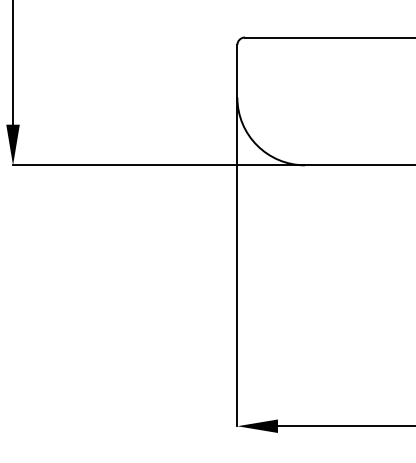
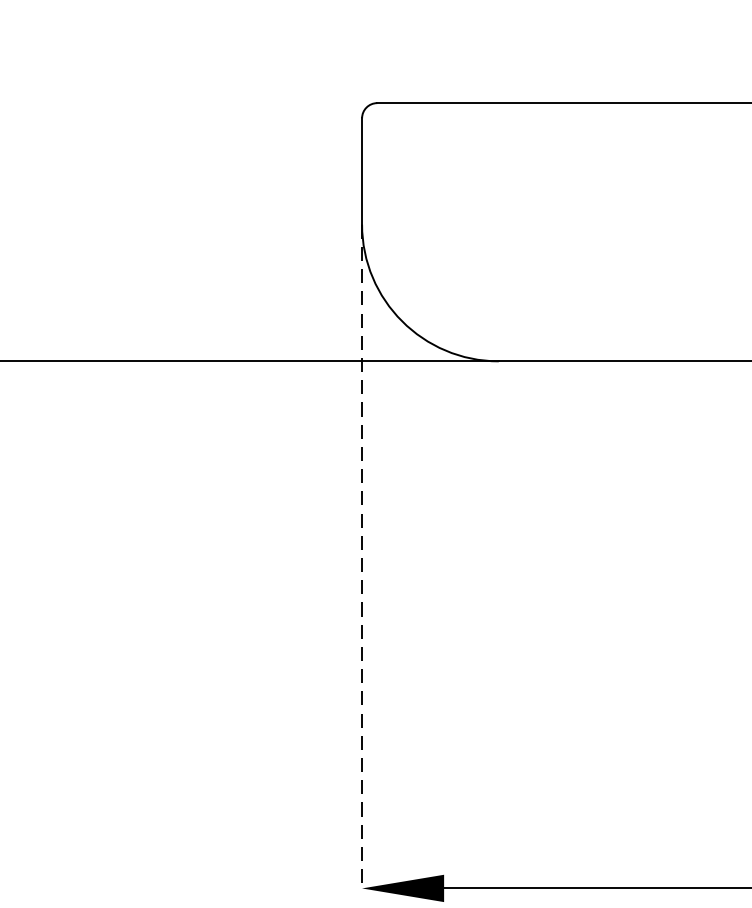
line: (237, 262) -> (362, 557), solid -> dashed

